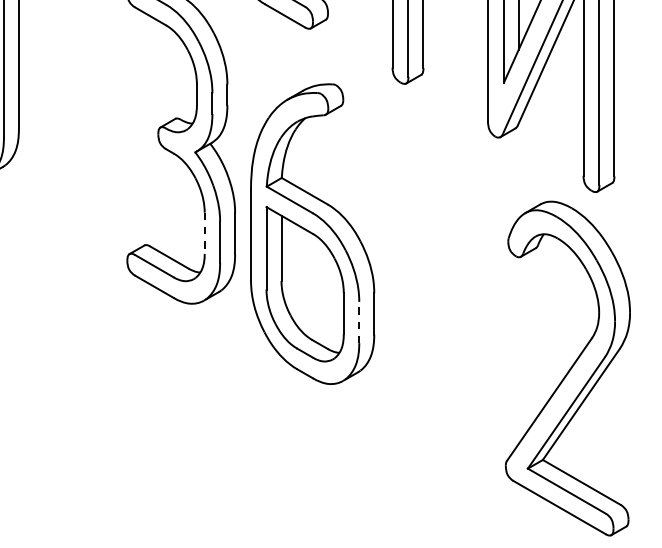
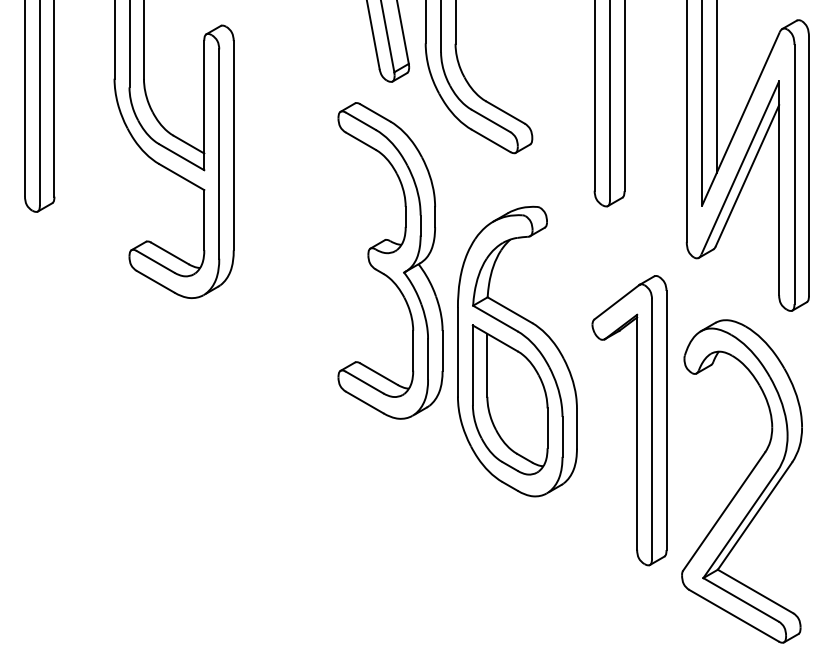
line: (205, 233) -> (413, 350), dashed -> solid
part: (435, 305) -> (636, 420), added
line: (359, 322) -> (562, 436), dashed -> solid
part: (567, 368) -> (741, 481), moved

